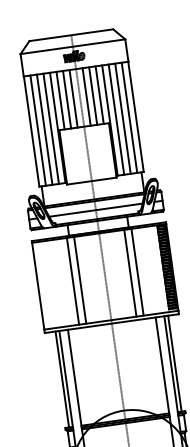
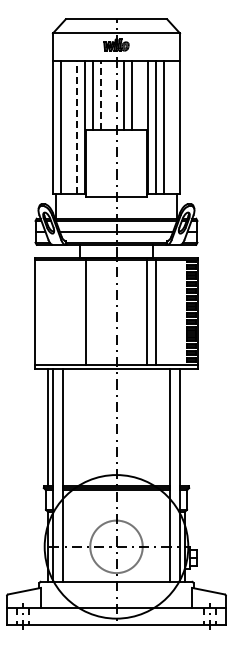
line: (99, 95) -> (140, 95), removed
line: (73, 98) -> (108, 95), removed
line: (66, 99) -> (100, 95), solid -> dashed
line: (129, 117) -> (171, 127), removed
line: (50, 128) -> (76, 127), solid -> dashed
line: (45, 129) -> (69, 127), removed
line: (73, 281) -> (77, 312), removed
line: (174, 363) -> (184, 427), removed

